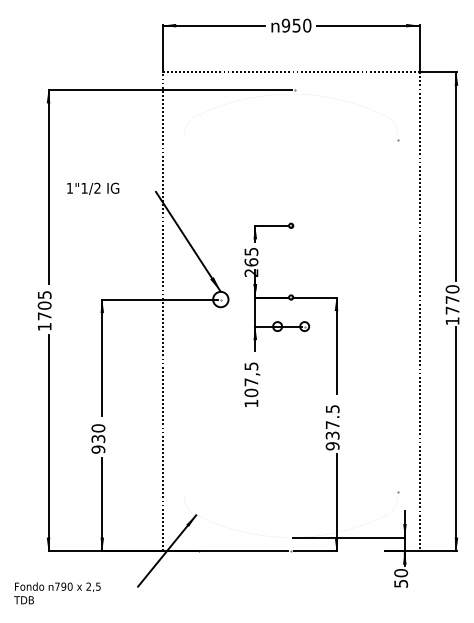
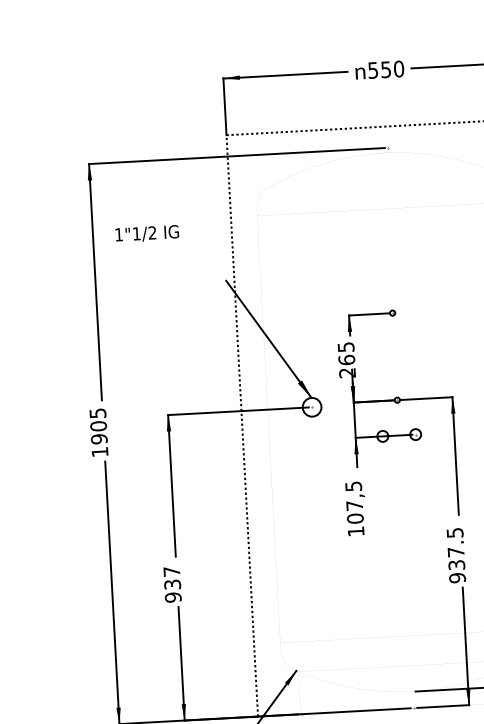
text: (285, 25) -> (372, 70), 950 -> 550
text: (93, 188) -> (147, 233), moved
text: (44, 316) -> (99, 439), 1705 -> 1905
text: (98, 428) -> (172, 571), 930 -> 937

